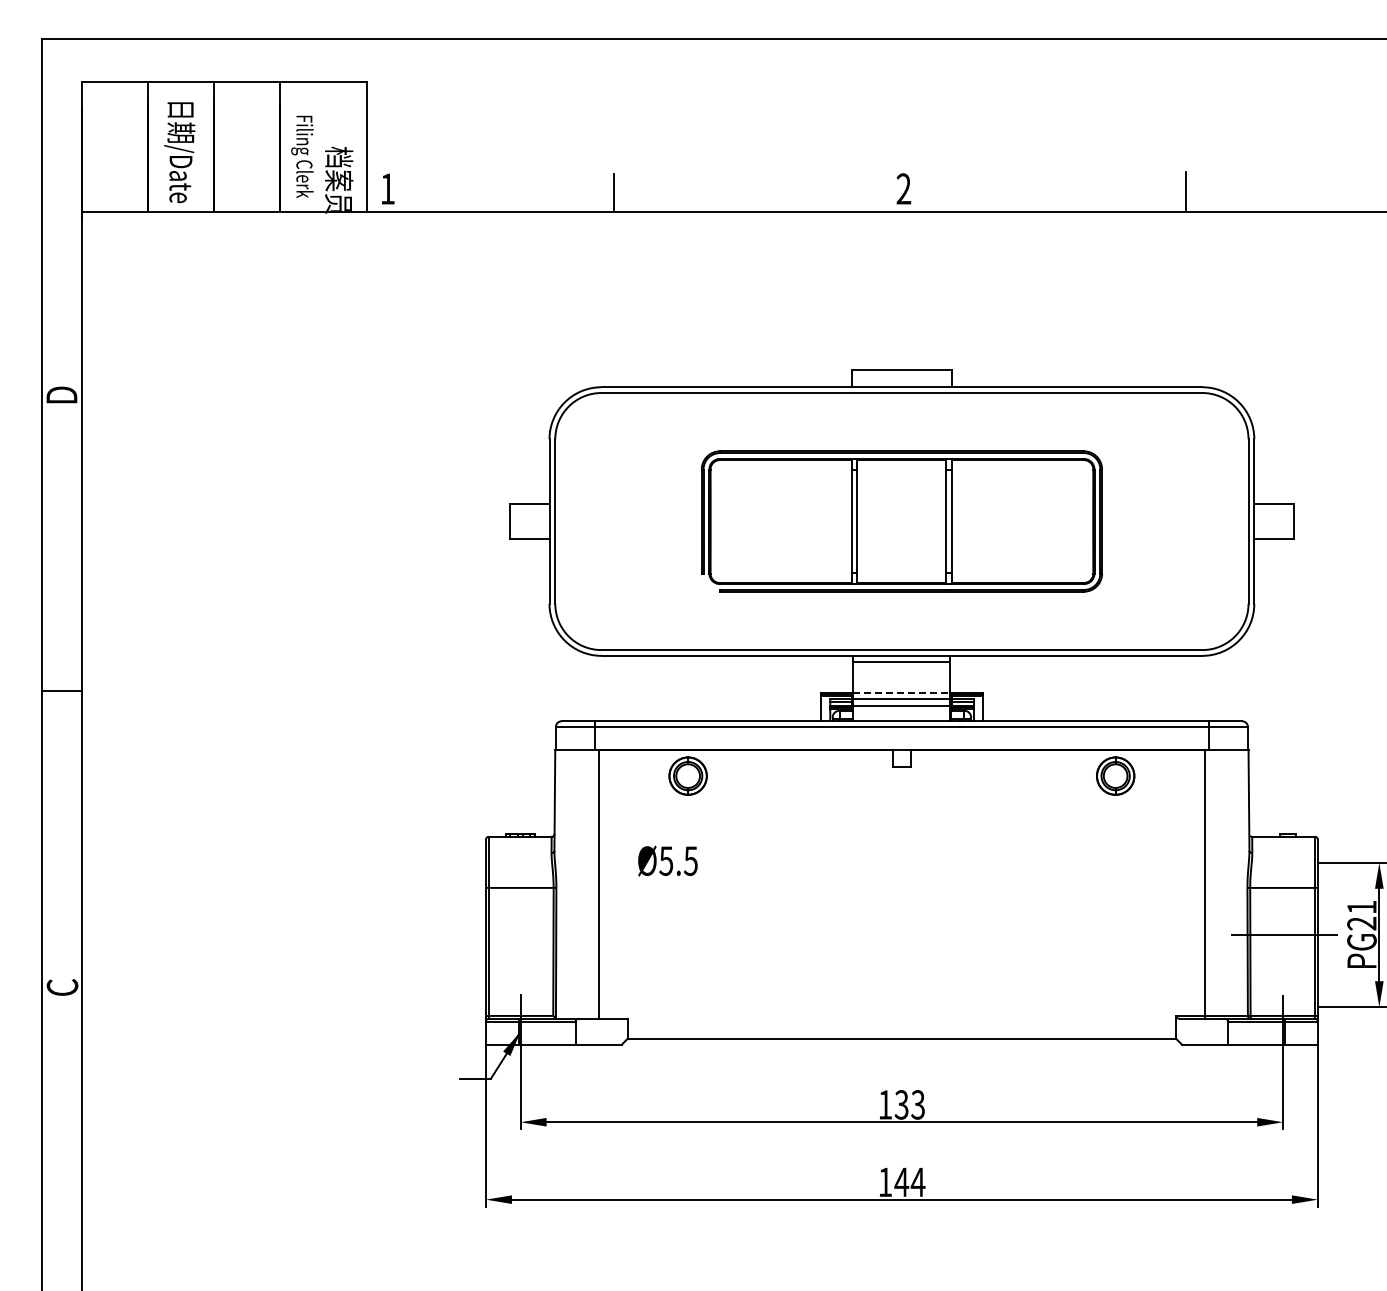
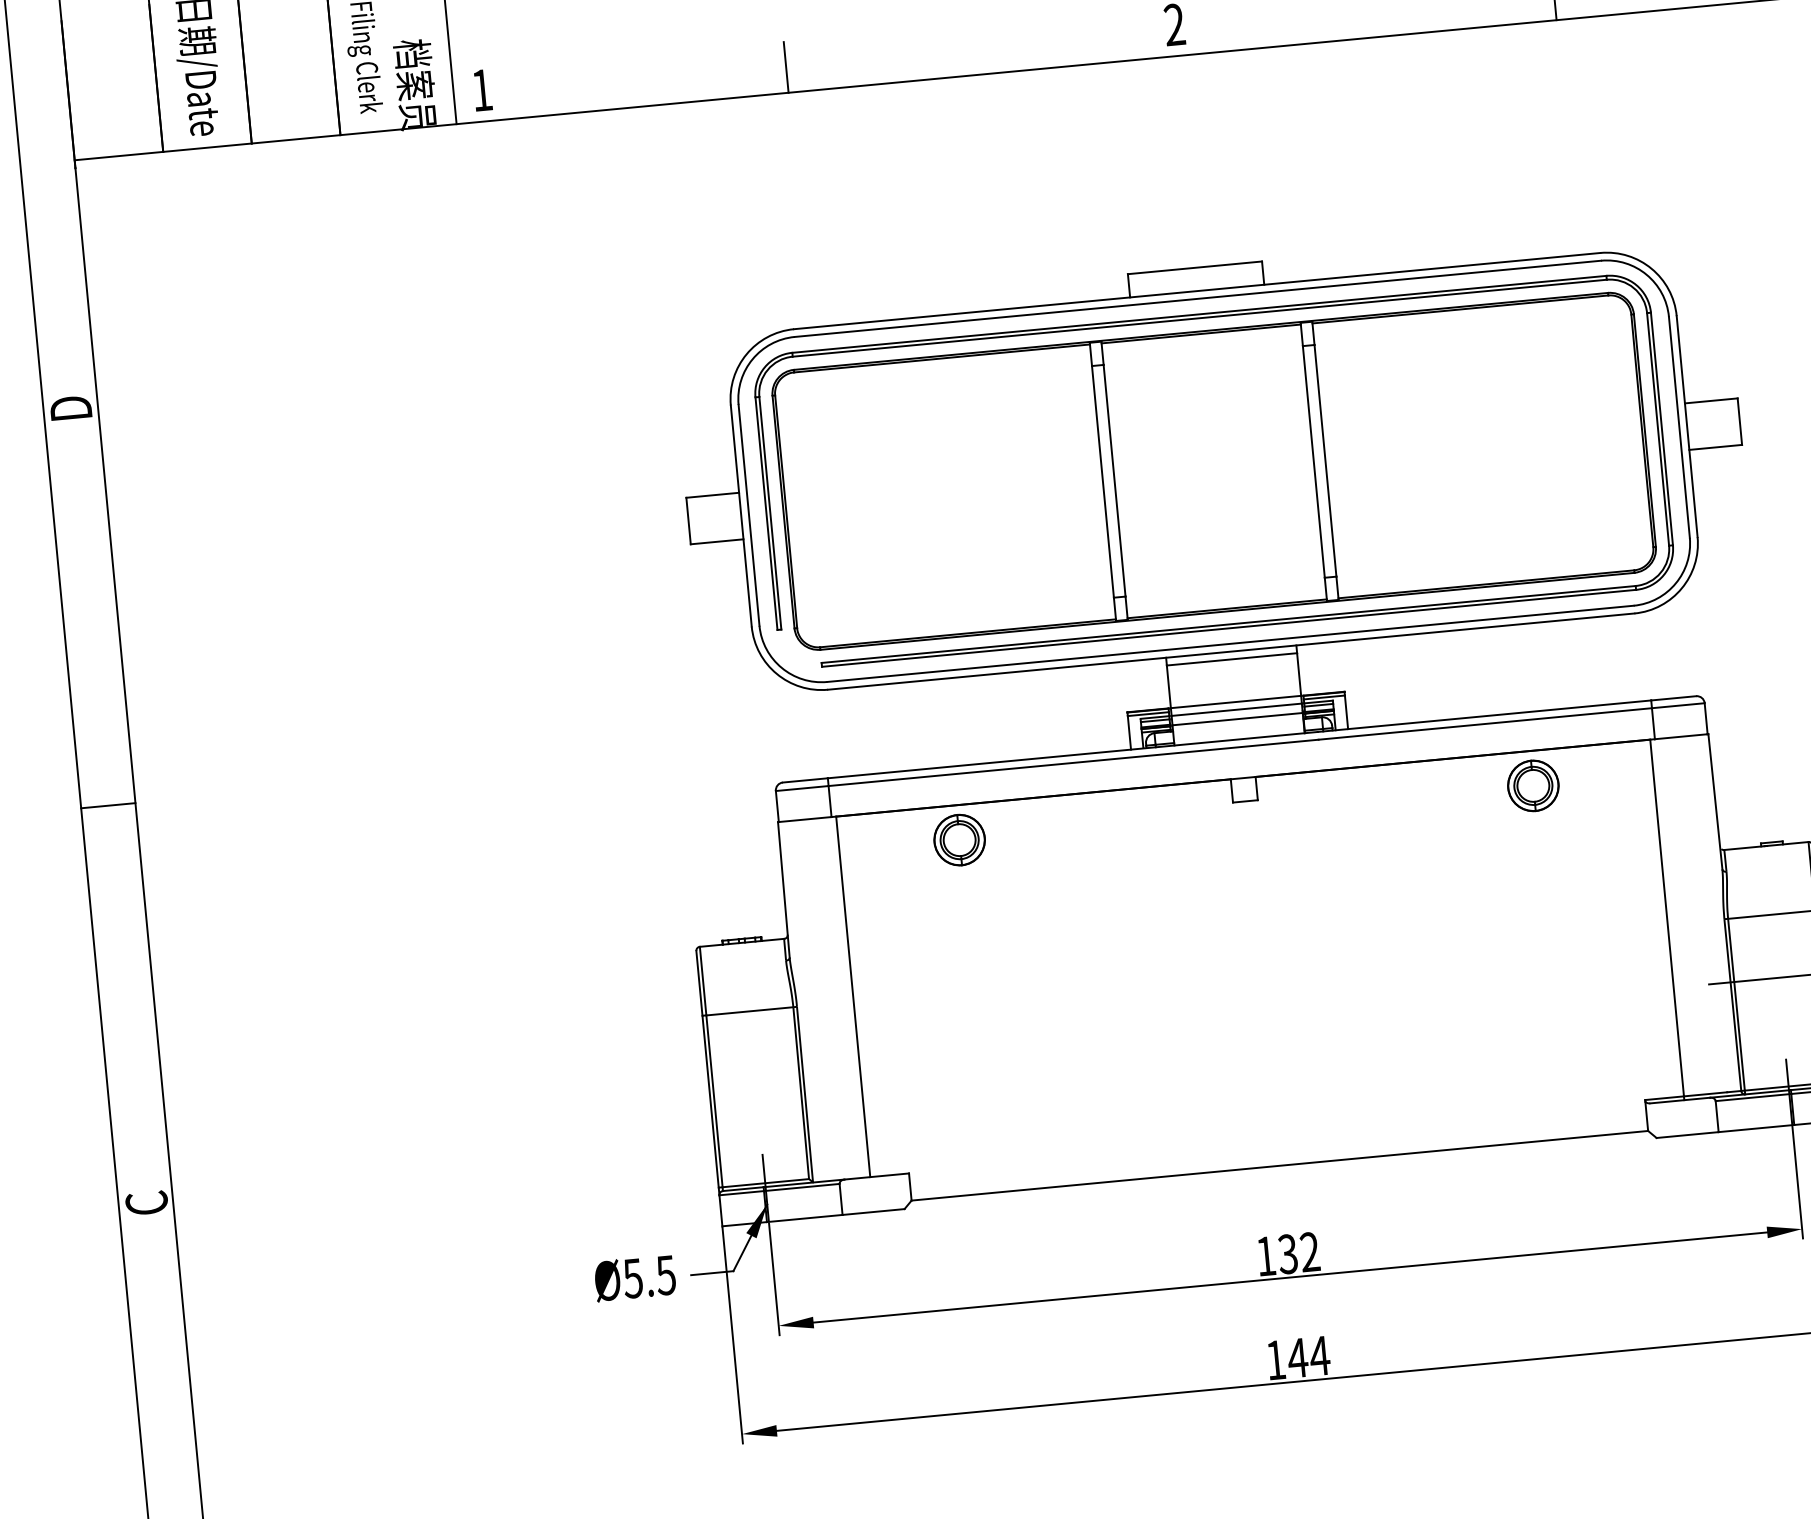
part: (901, 521) -> (1213, 471), size x1.67
line: (901, 693) -> (1235, 702), dashed -> solid
text: (667, 860) -> (634, 1277), moved
text: (917, 1104) -> (1309, 1251), 133 -> 132

